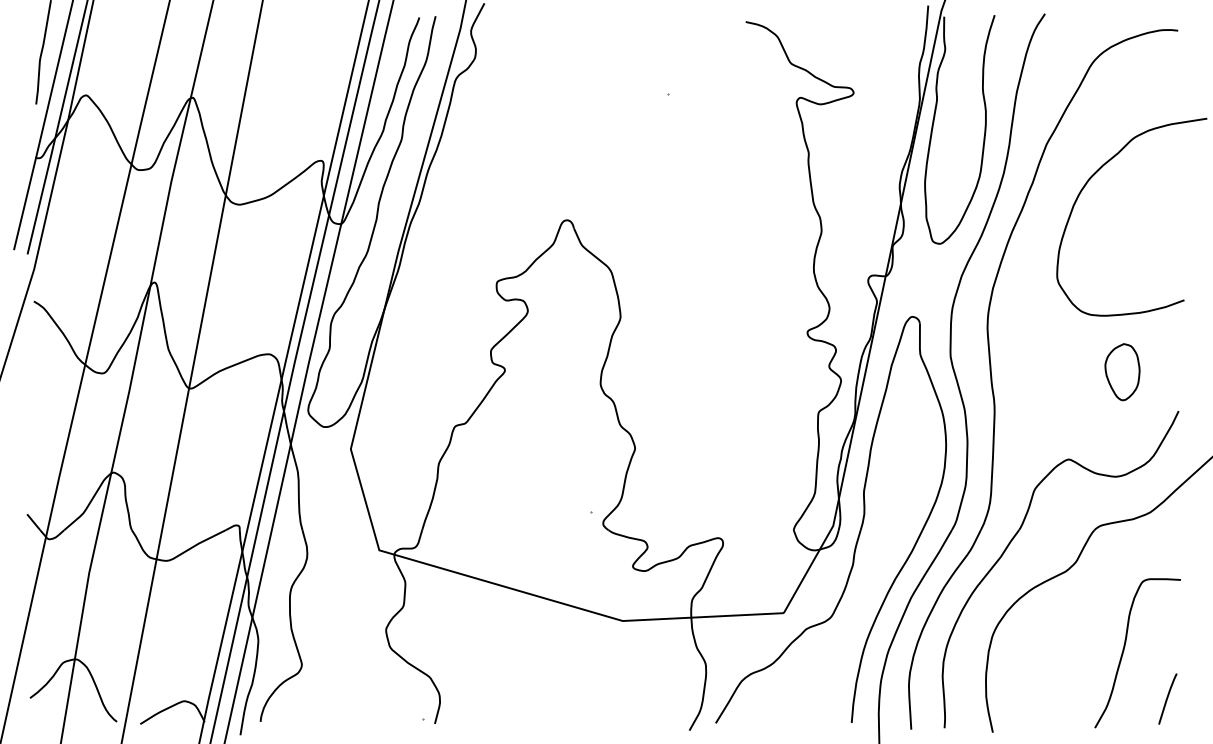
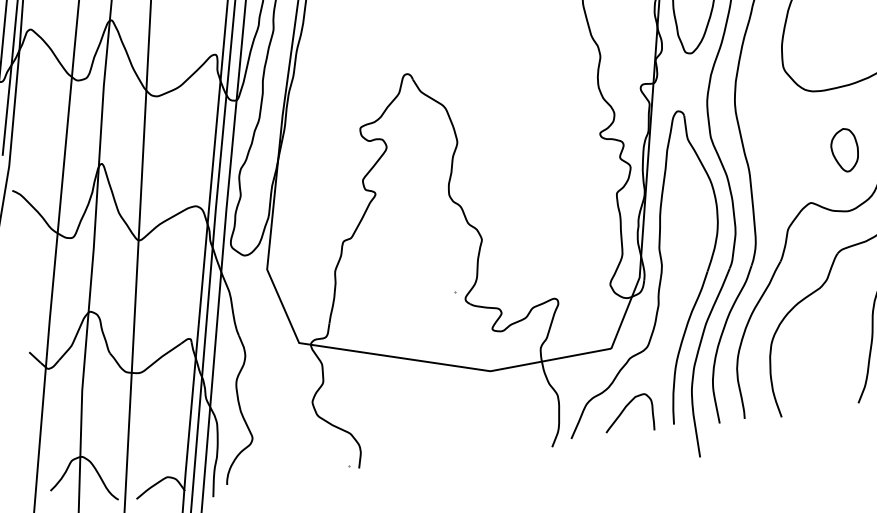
part: (1122, 372) -> (844, 150), moved
curve: (789, 695) -> (624, 410), added

